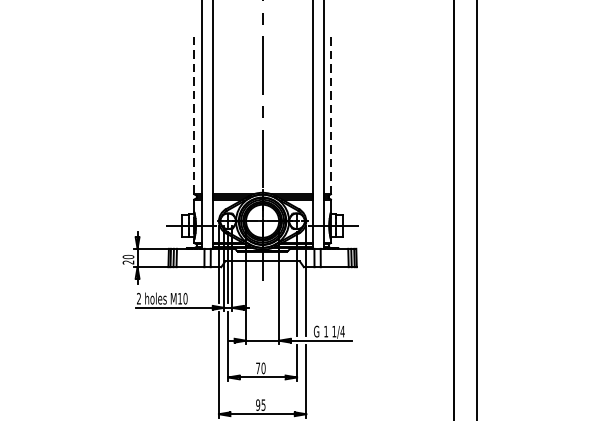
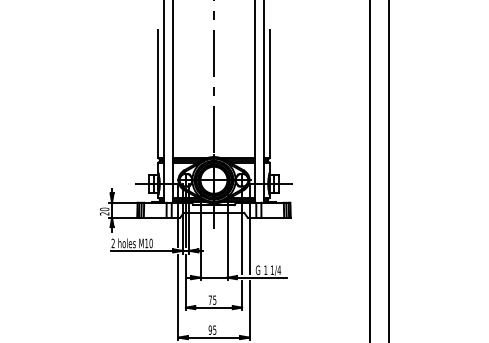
line: (330, 114) -> (269, 93), dashed -> solid
line: (194, 116) -> (158, 94), dashed -> solid
text: (263, 367) -> (214, 299), 70 -> 75

